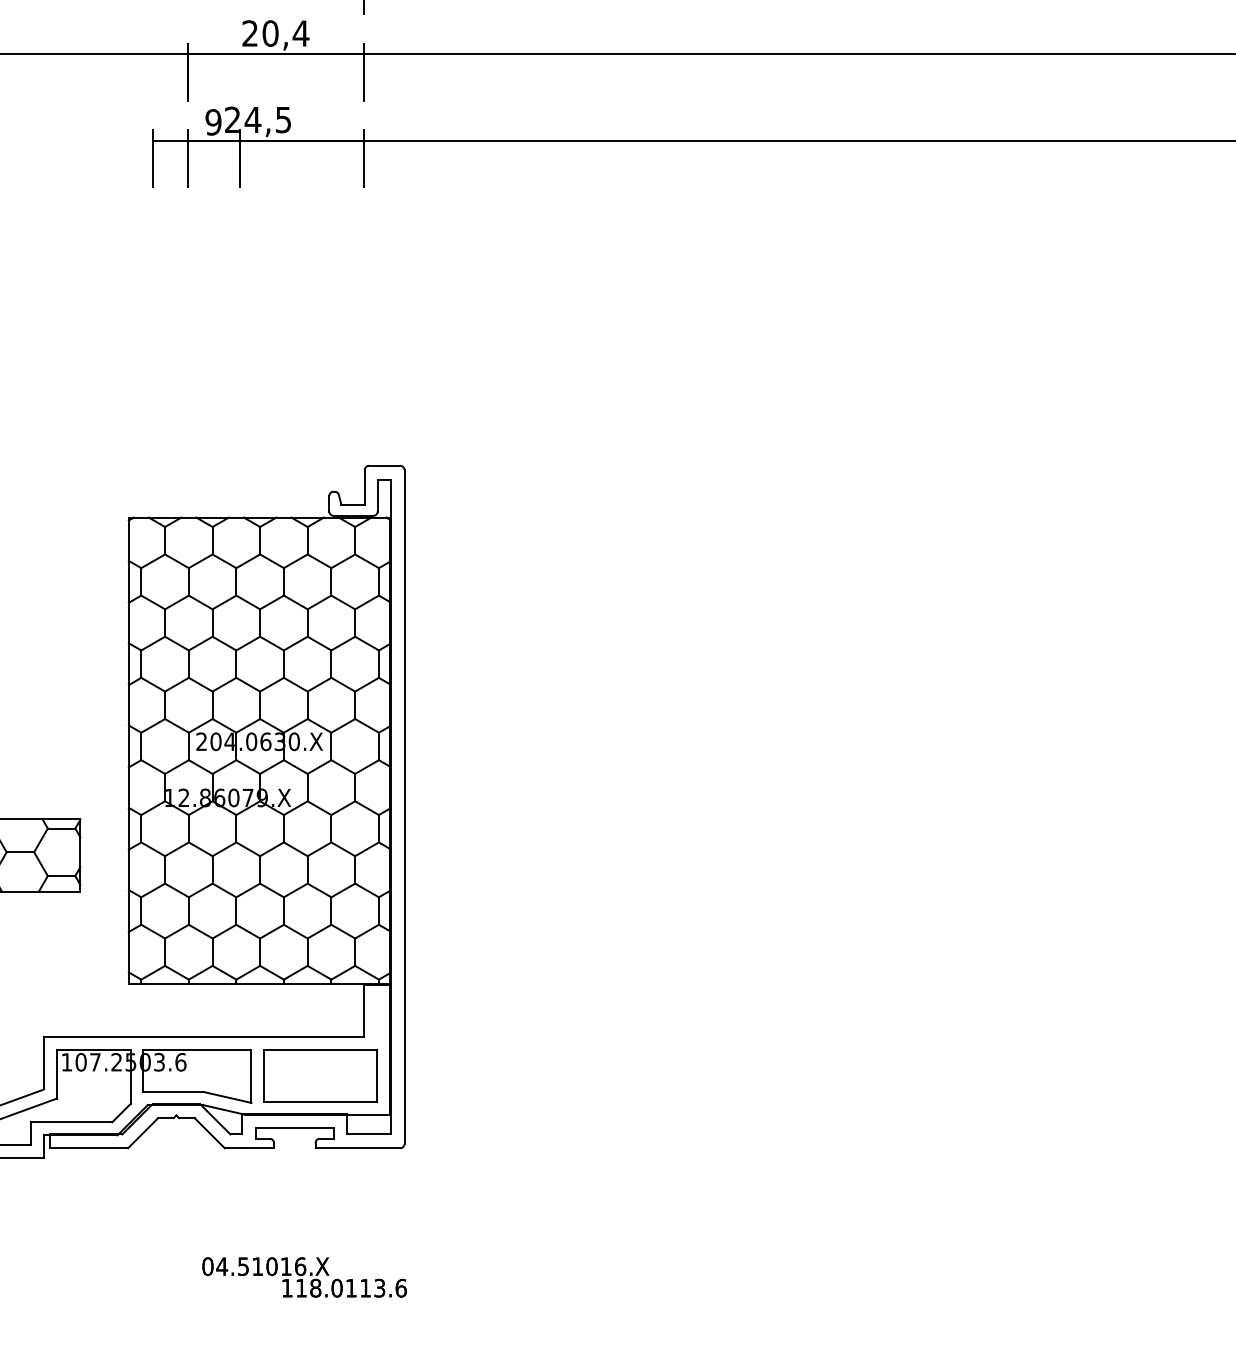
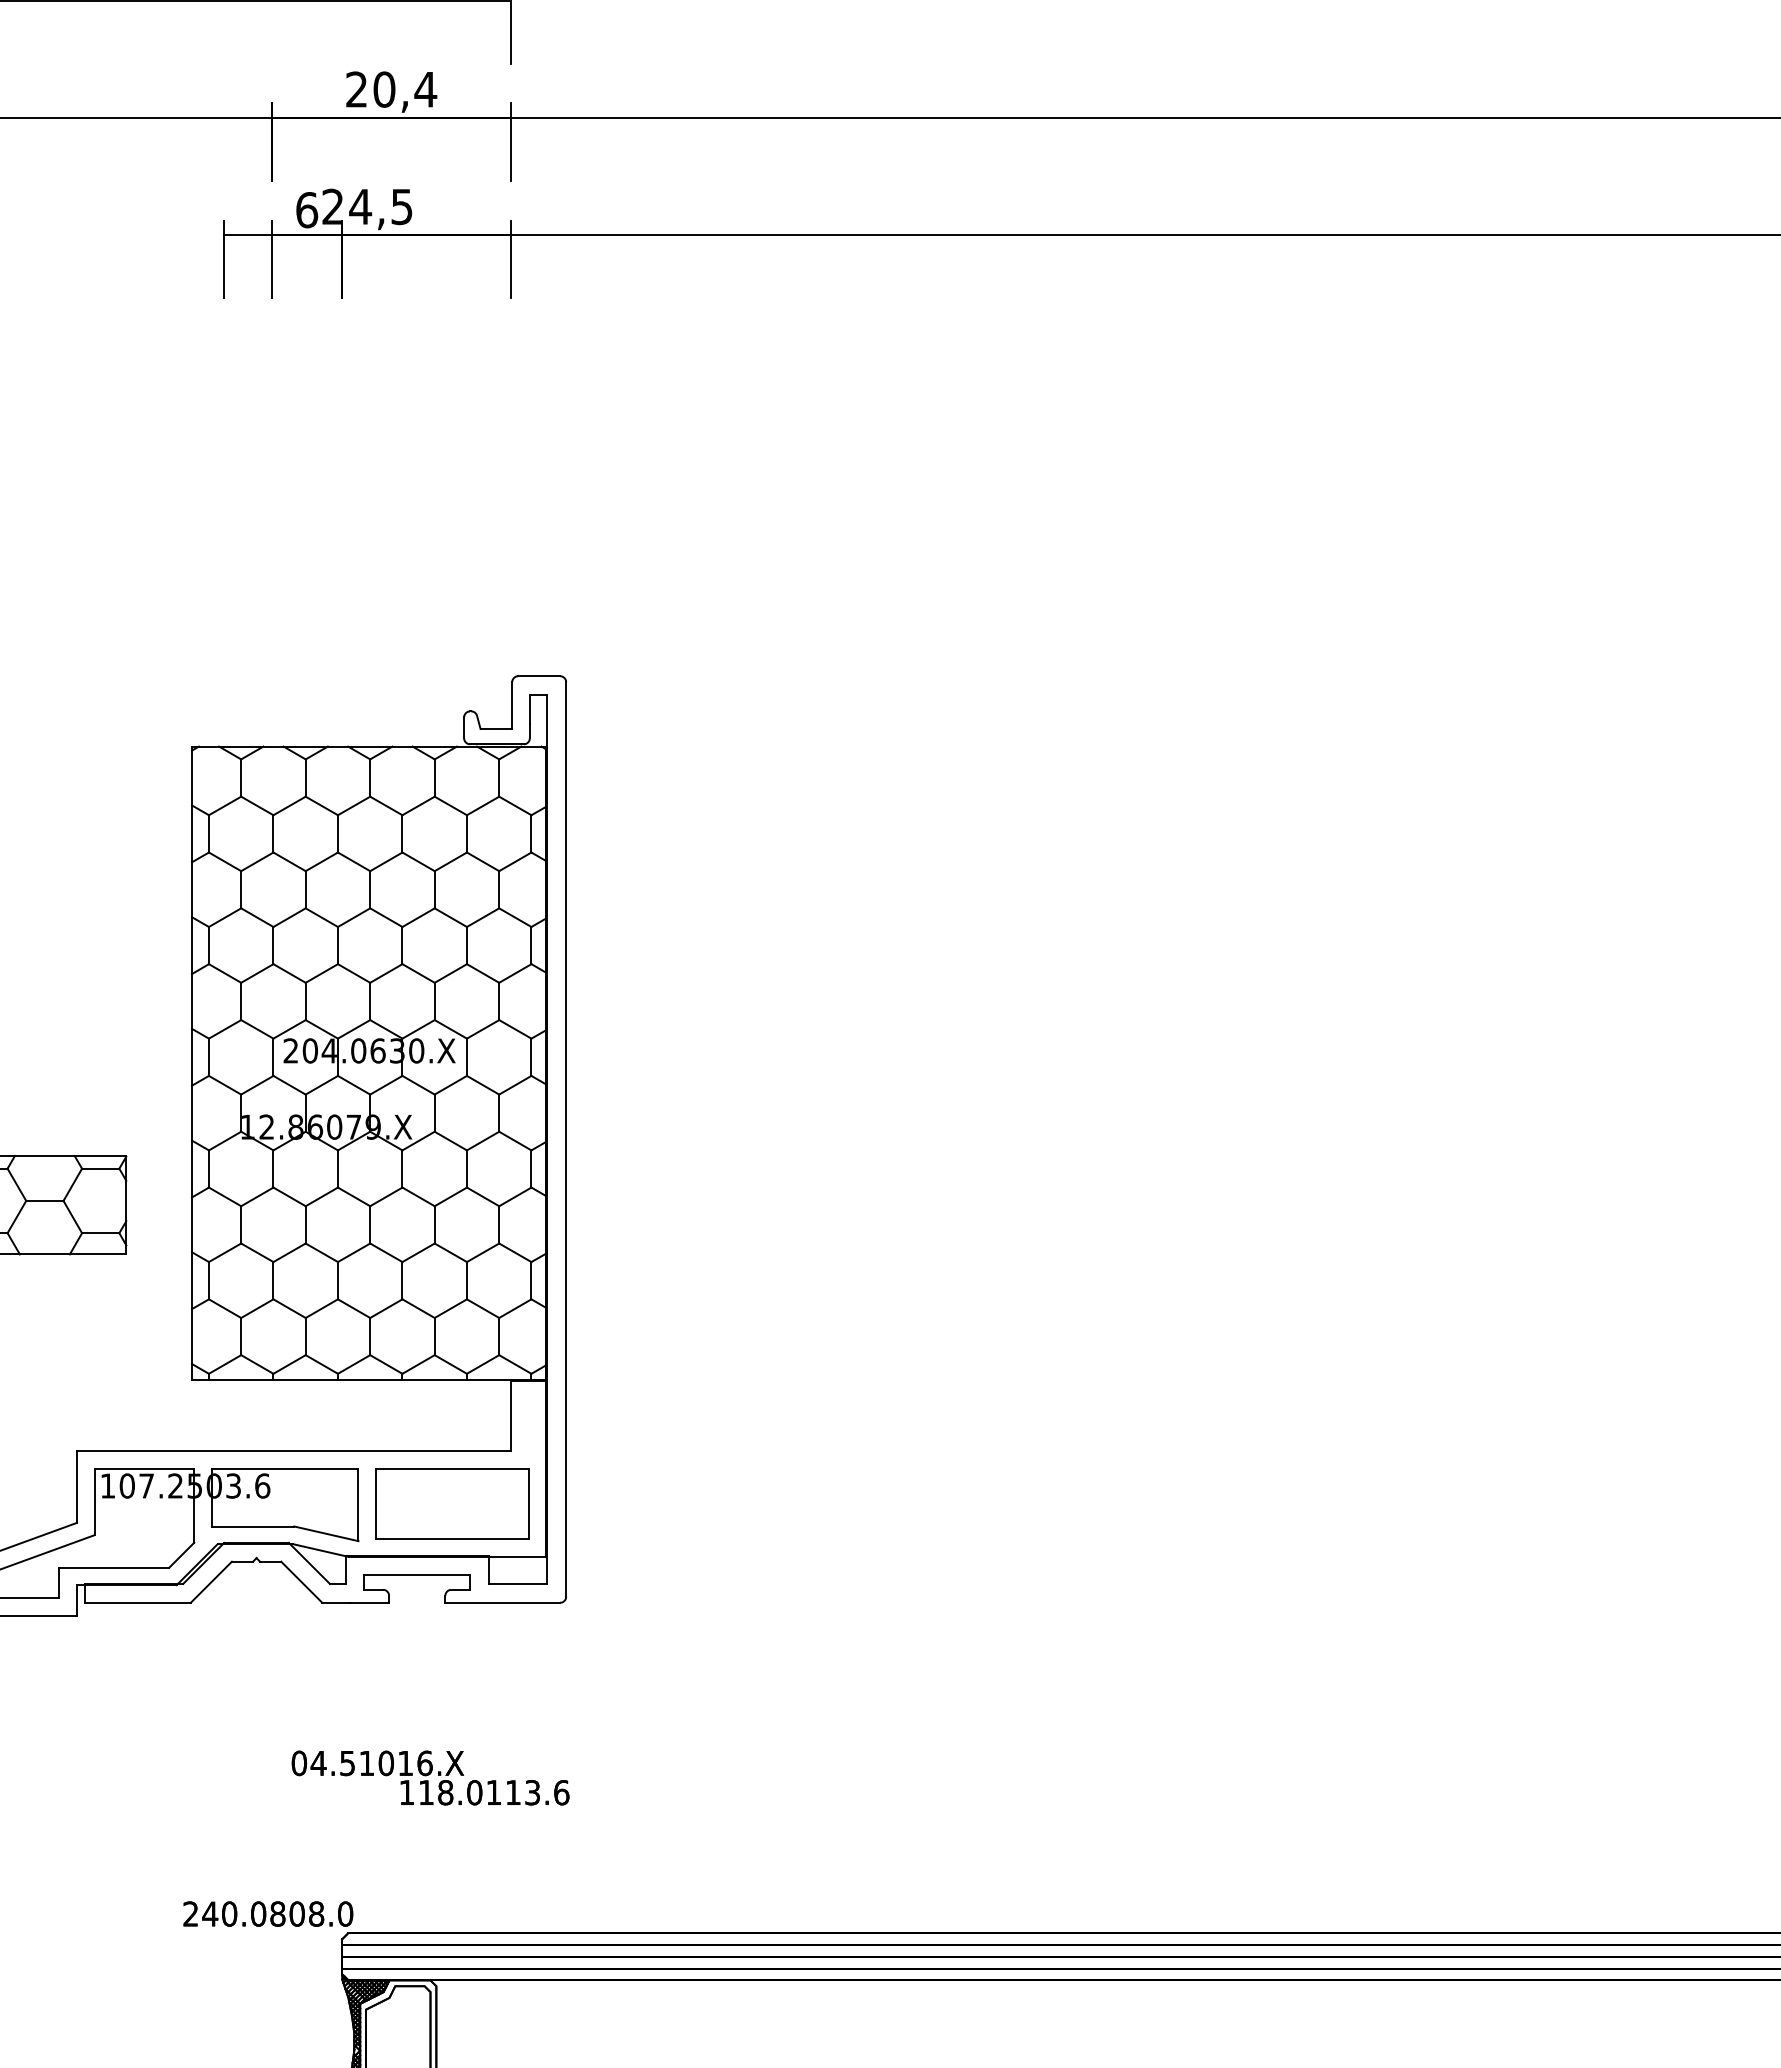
text: (213, 122) -> (307, 210), 9 -> 6

